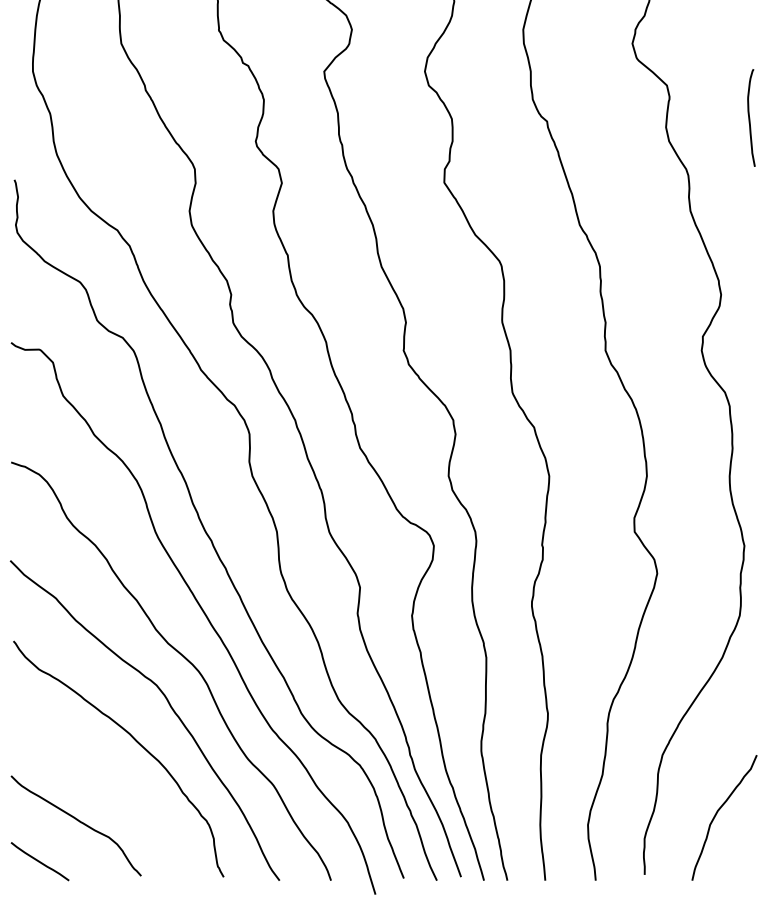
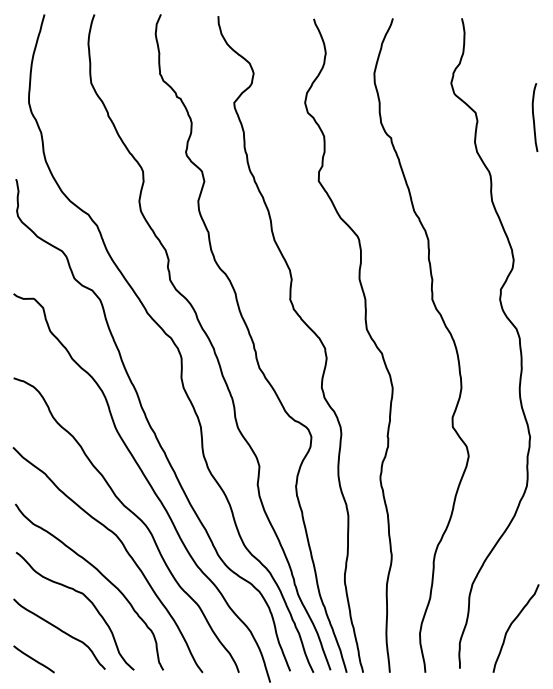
curve: (750, 117) -> (534, 117), moved
curve: (114, 775) -> (86, 598), added

